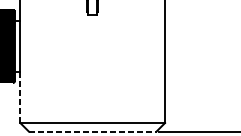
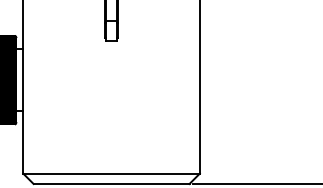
line: (20, 97) -> (23, 142), dashed -> solid
line: (92, 131) -> (111, 183), dashed -> solid

